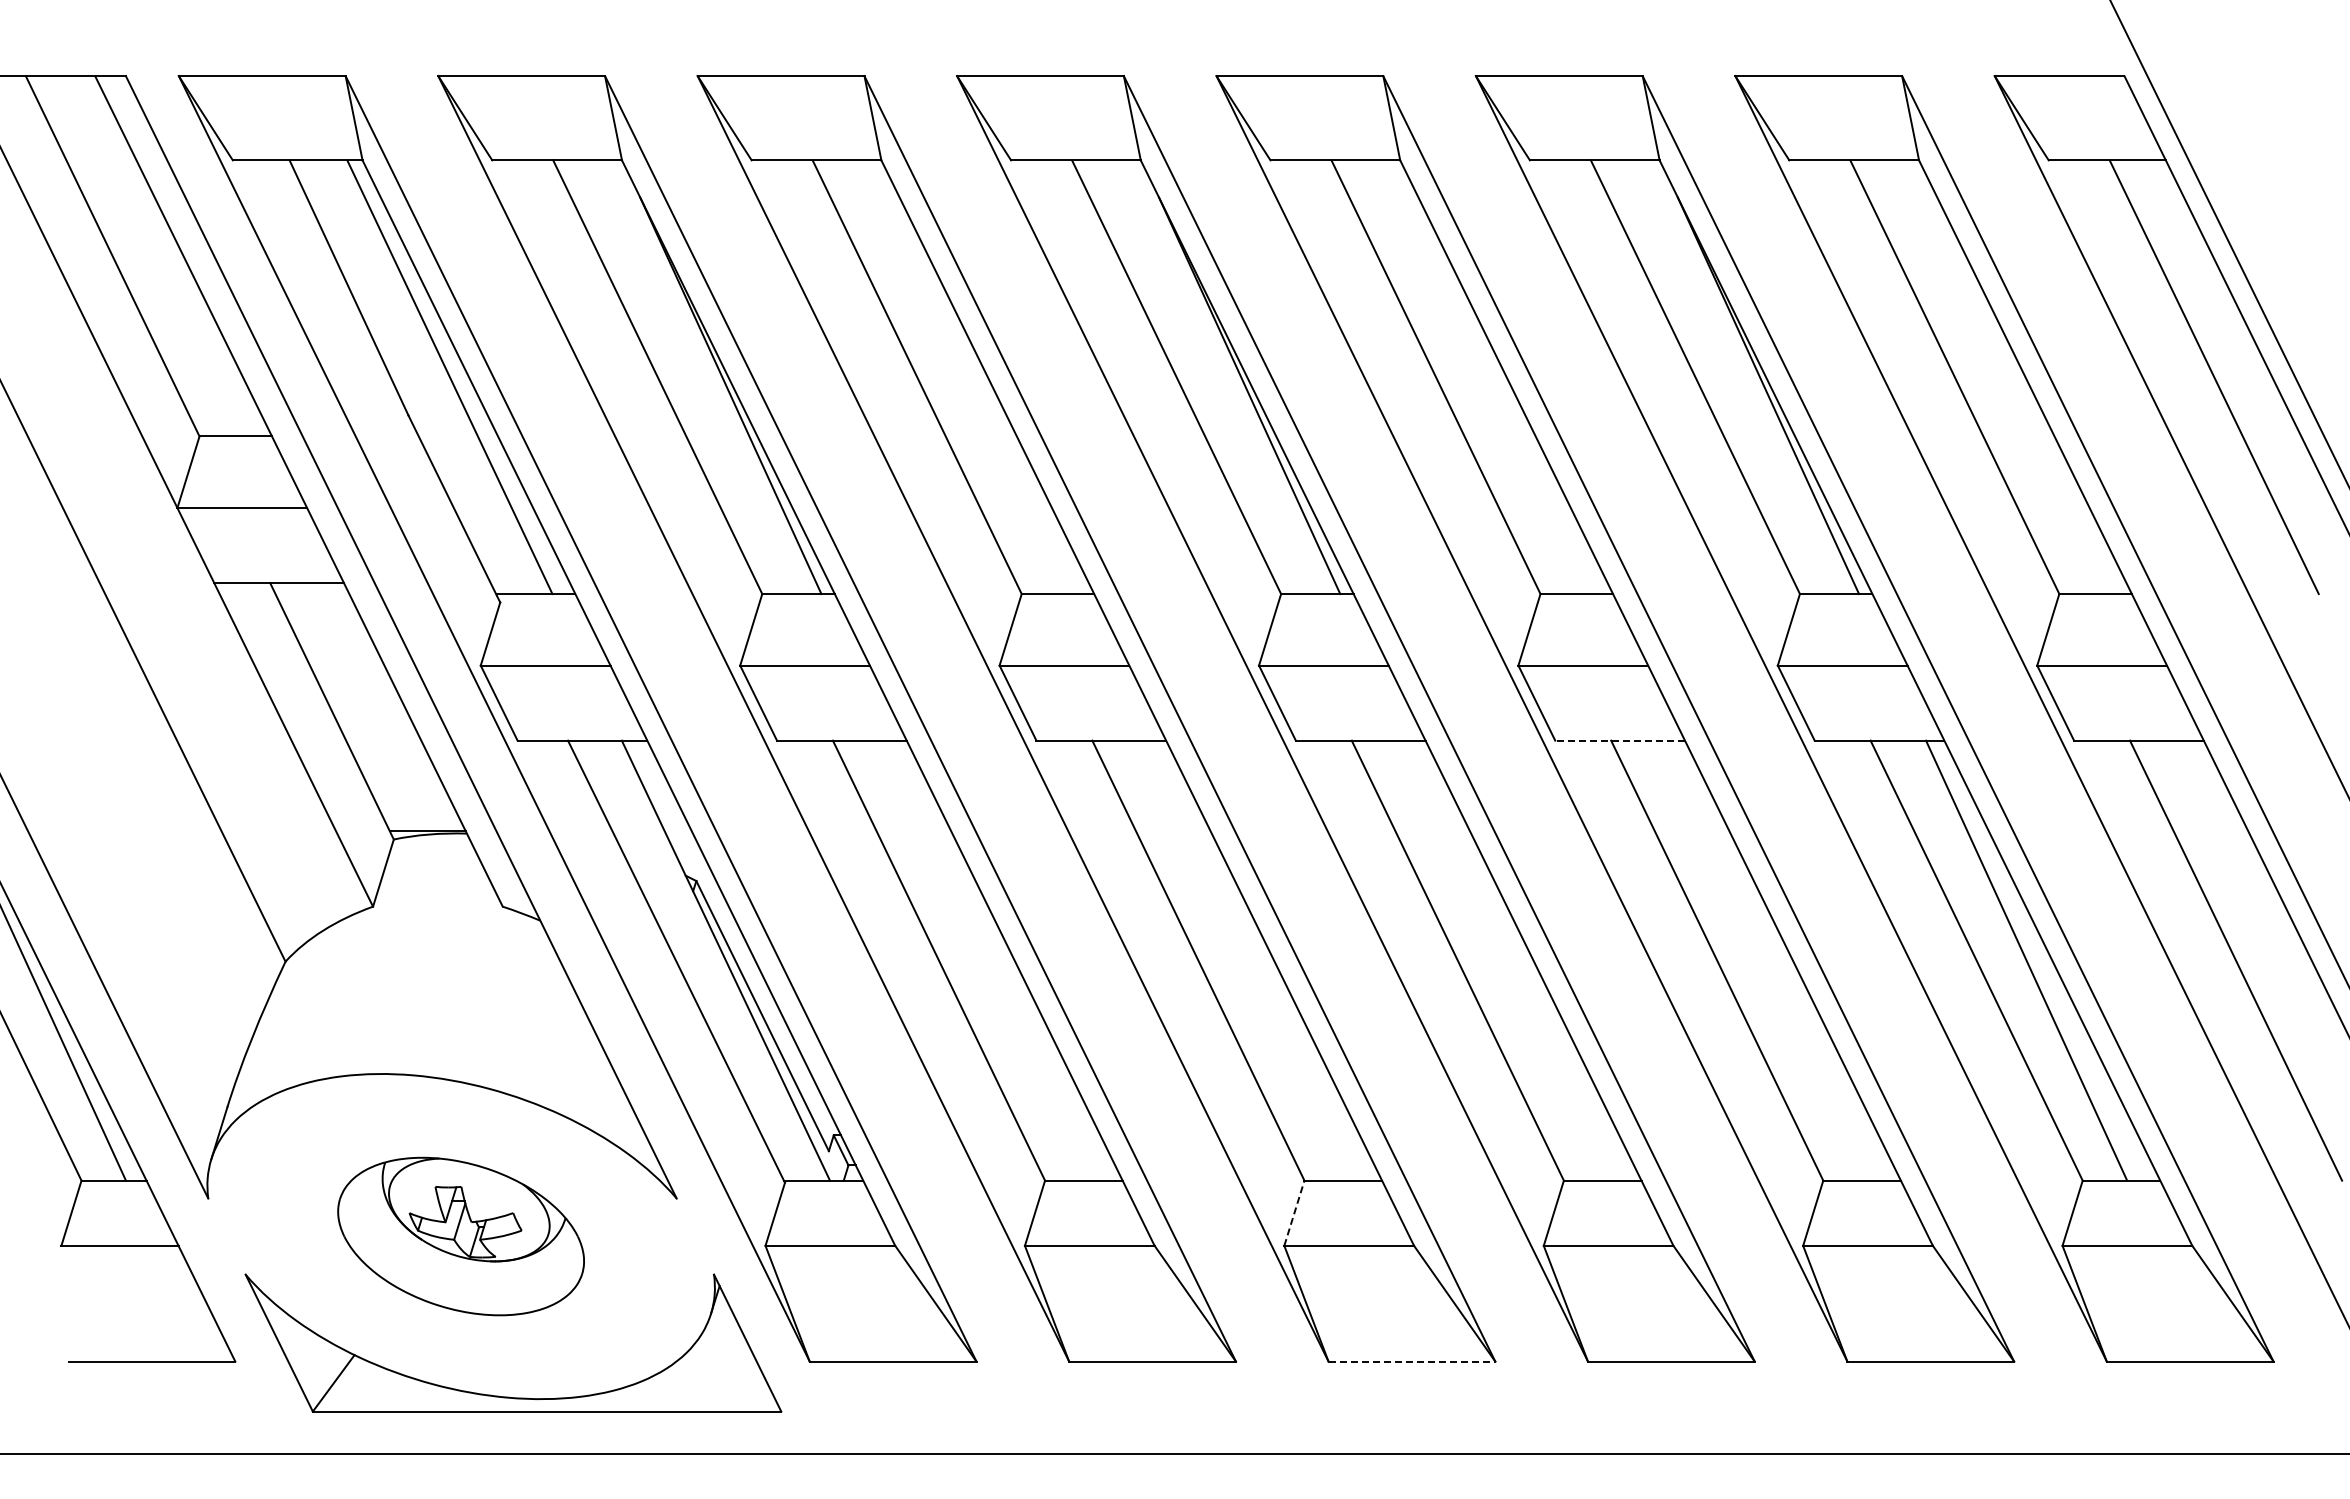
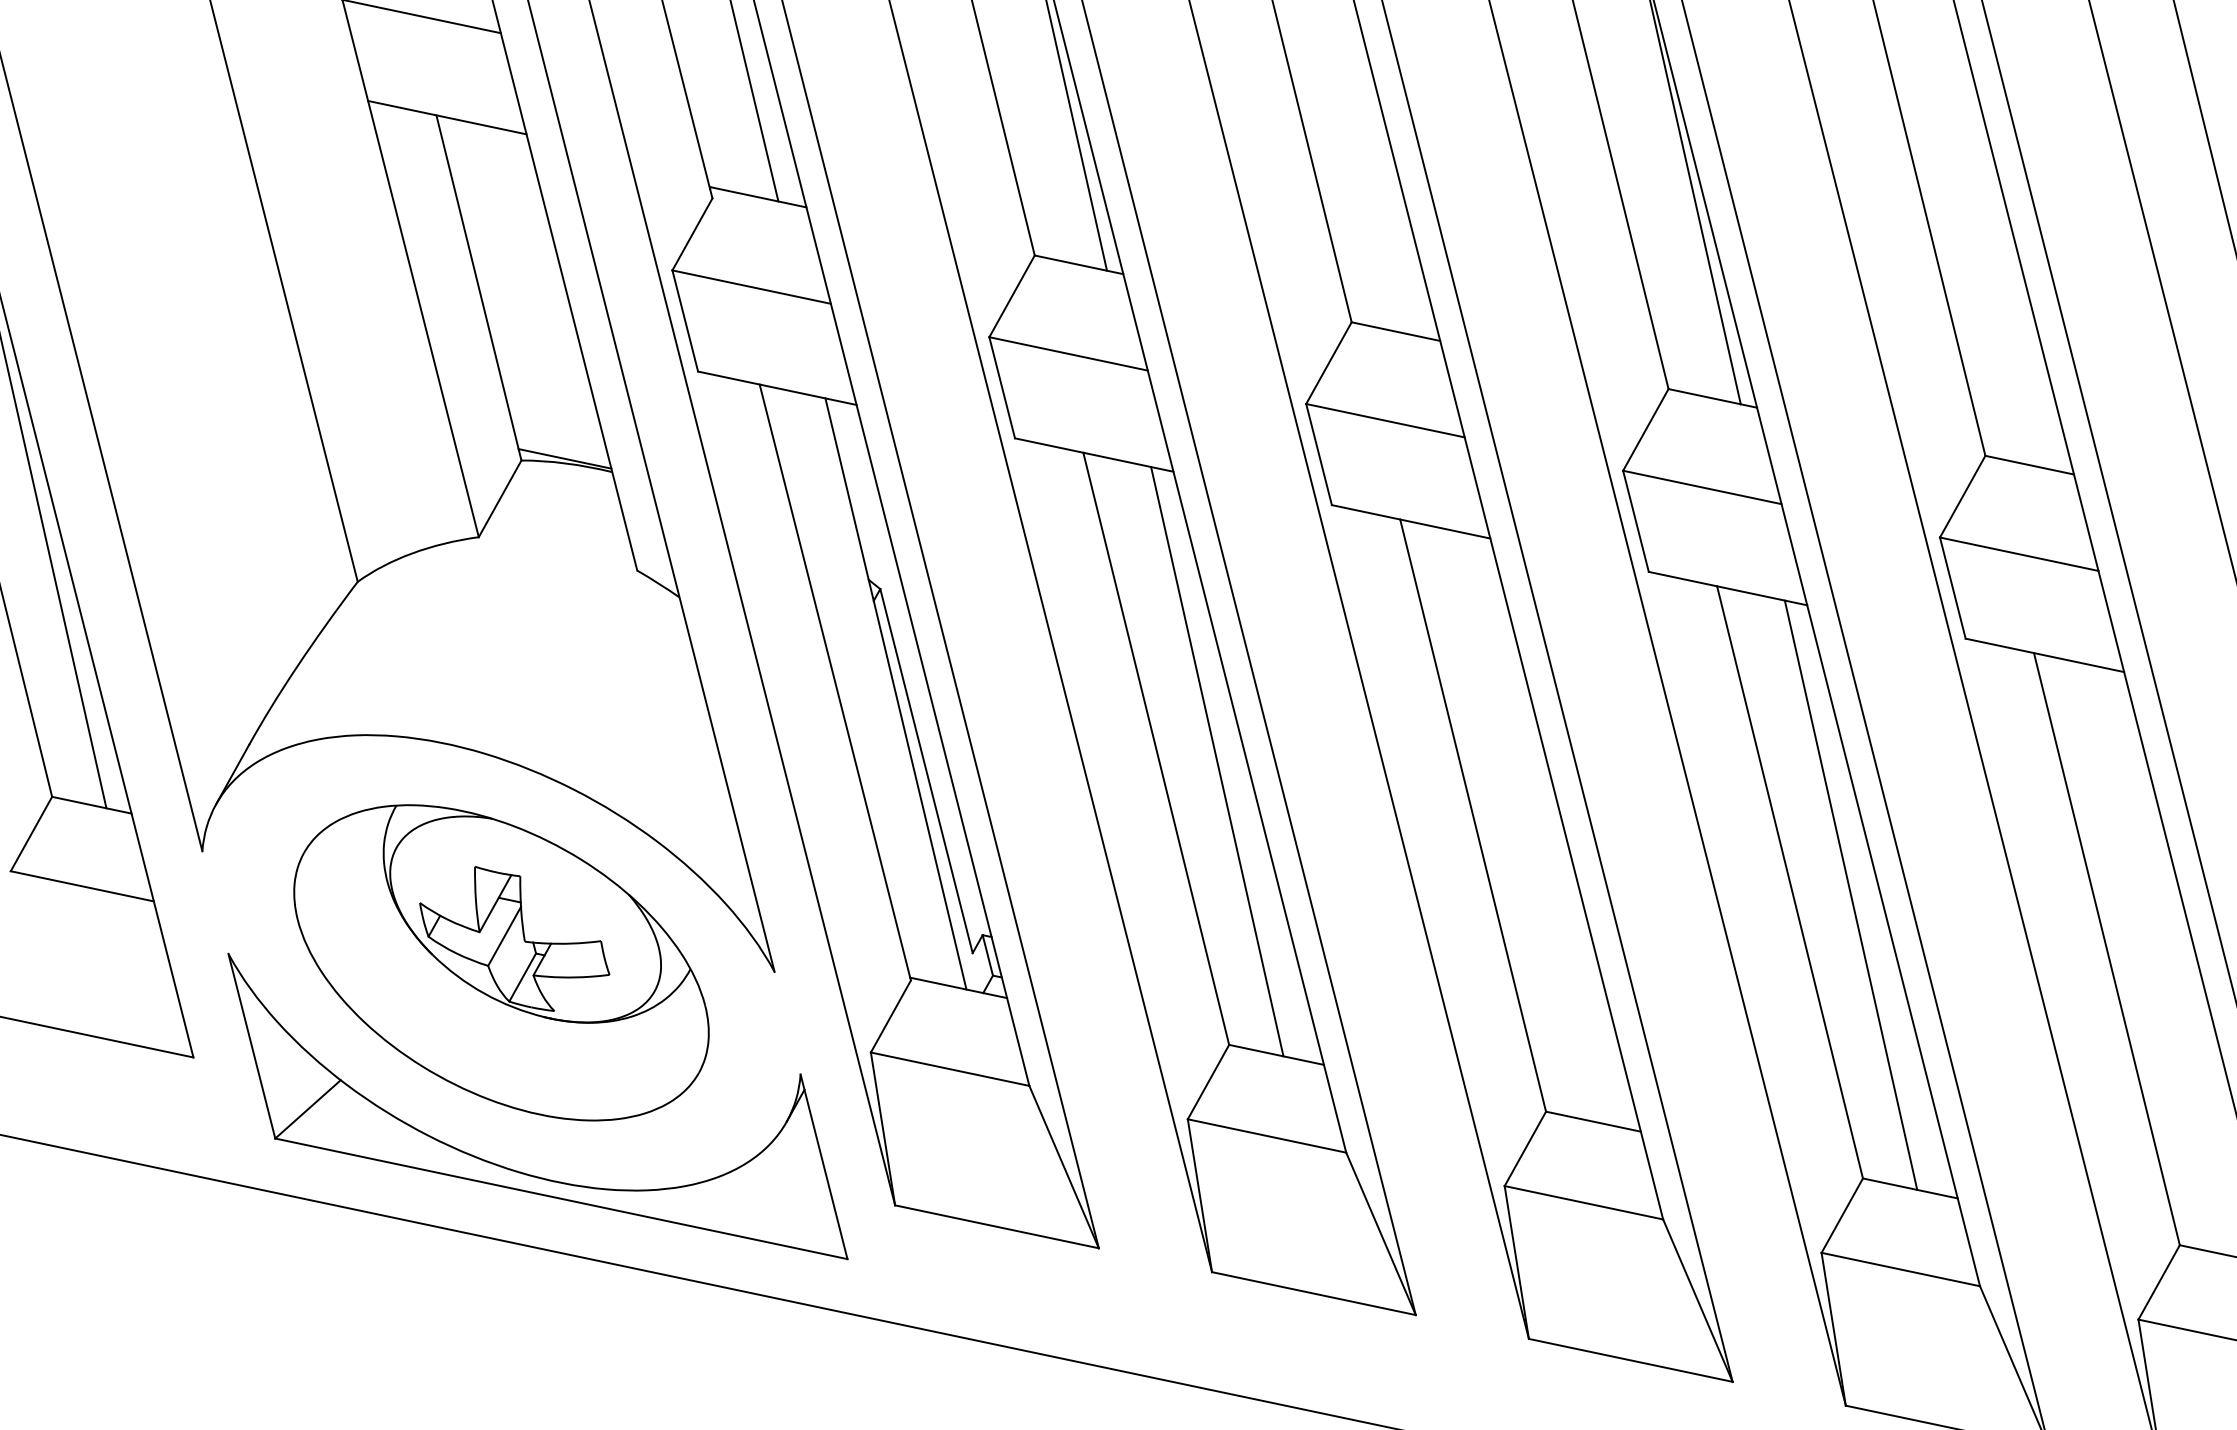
line: (1620, 740) -> (2045, 655), dashed -> solid
line: (988, 960) -> (1216, 761), added
line: (1507, 960) -> (1850, 894), added
line: (1294, 1212) -> (1525, 1147), dashed -> solid
part: (460, 1236) -> (500, 962), size x1.43
line: (1412, 1361) -> (1631, 1360), dashed -> solid

